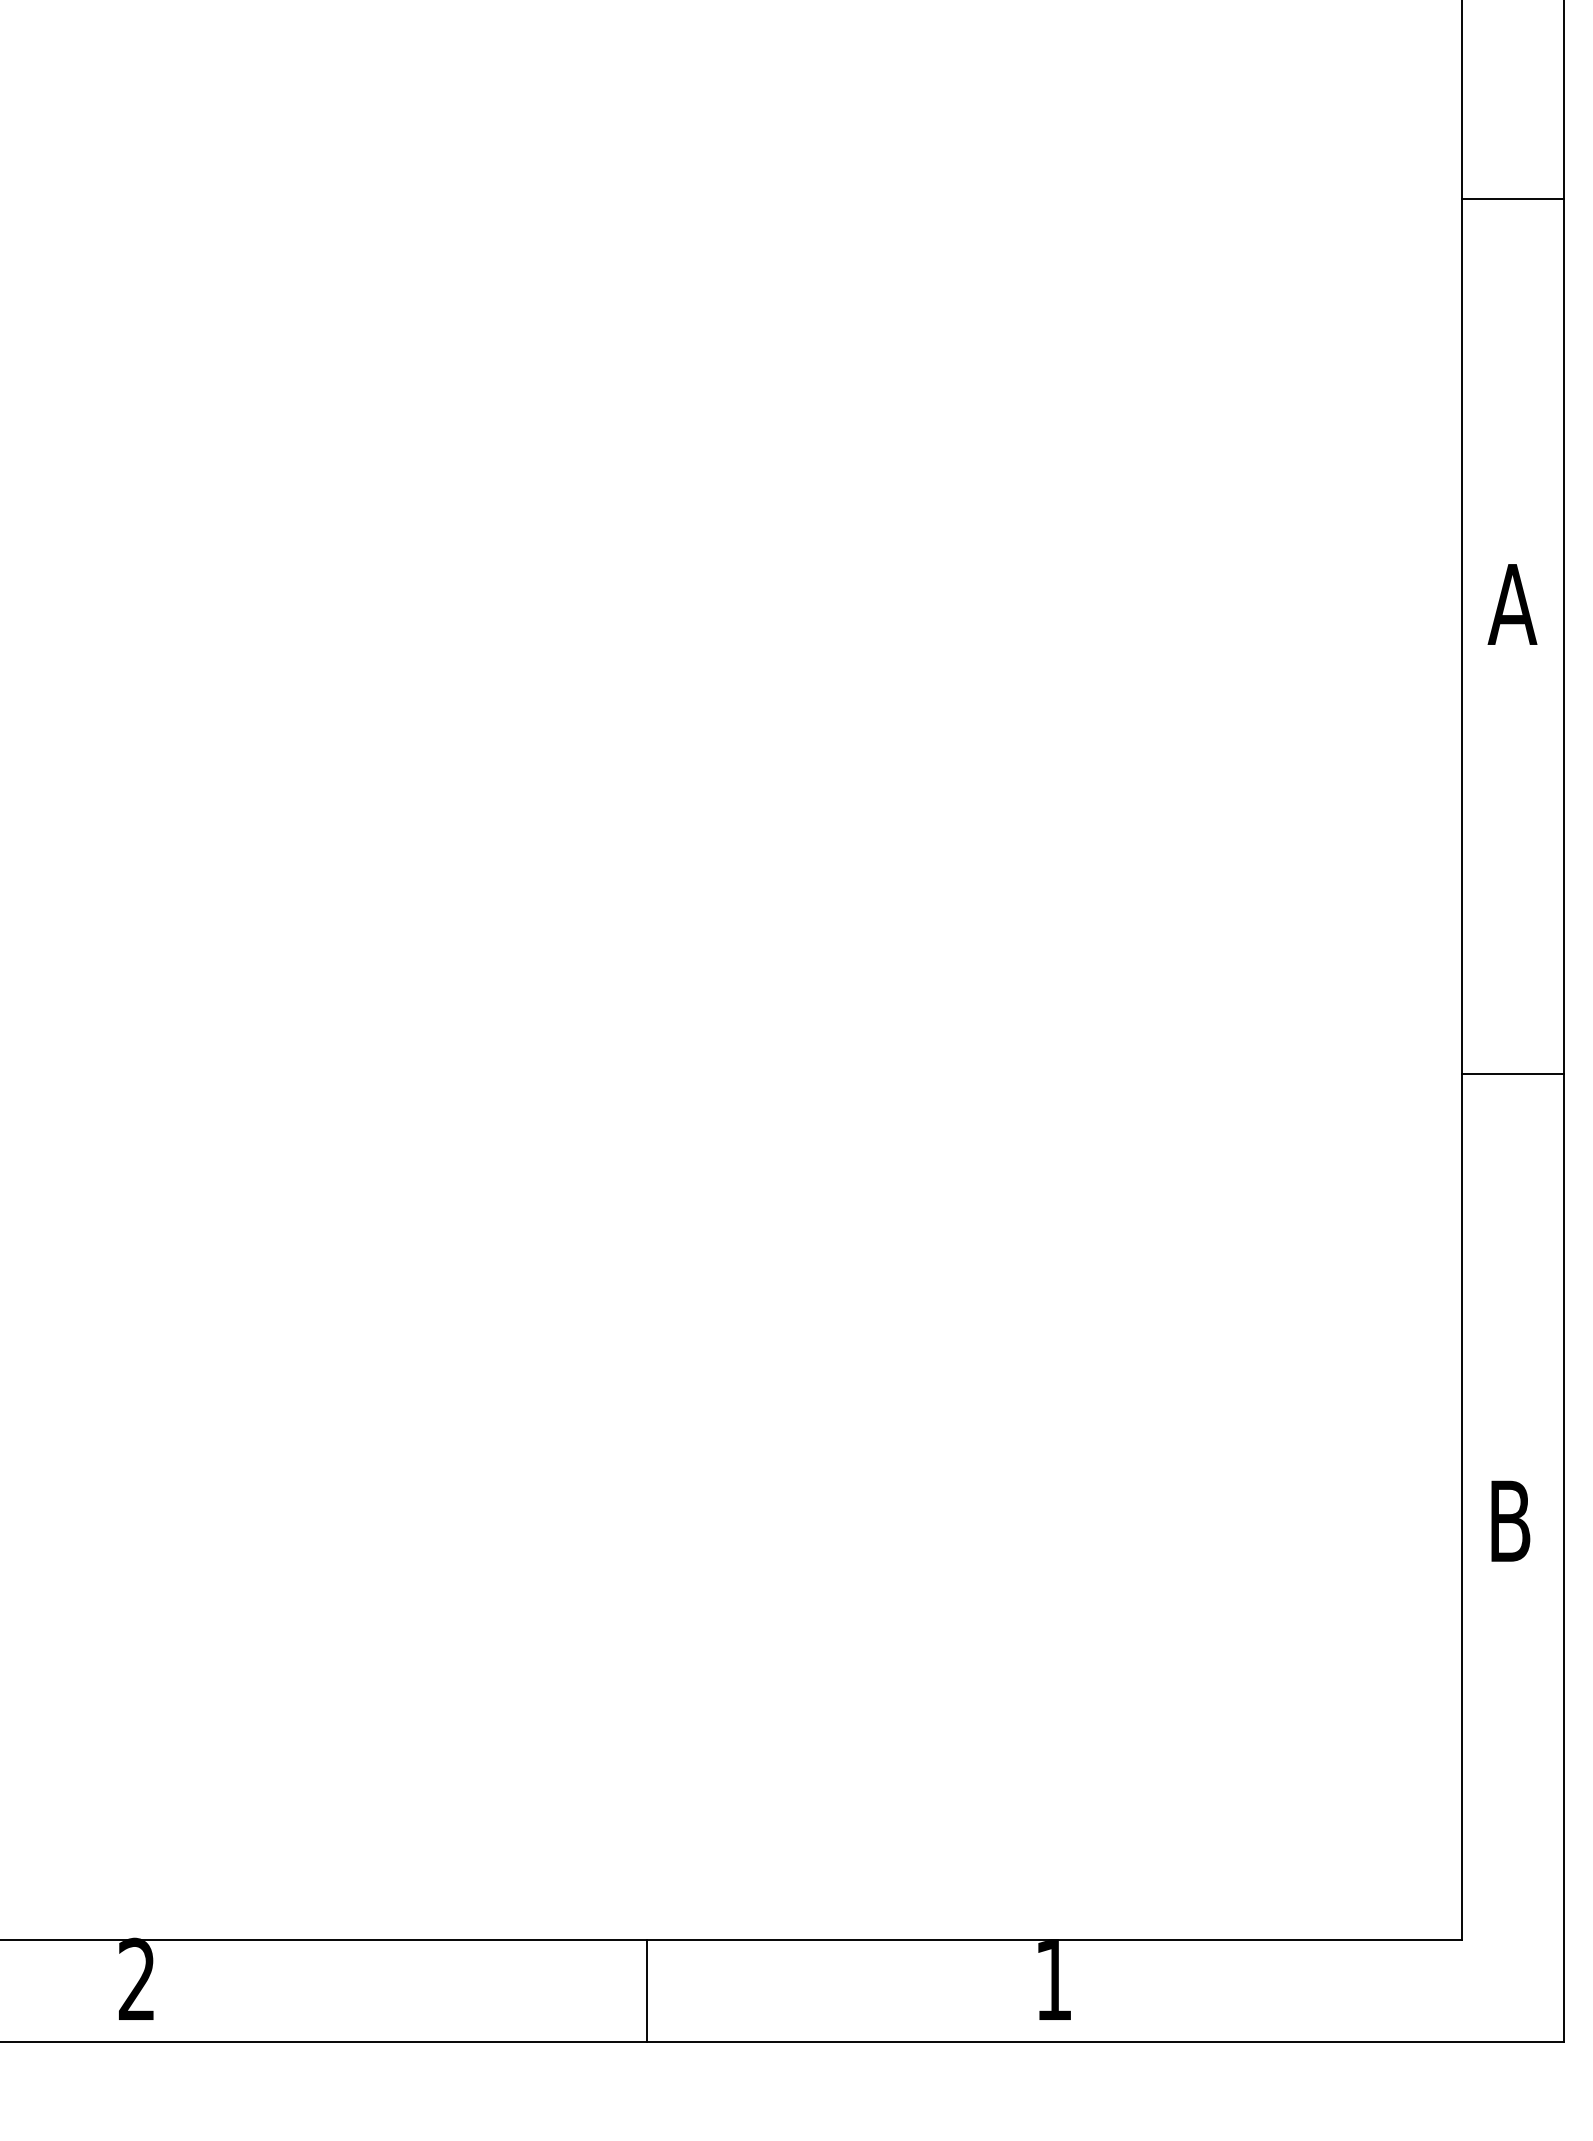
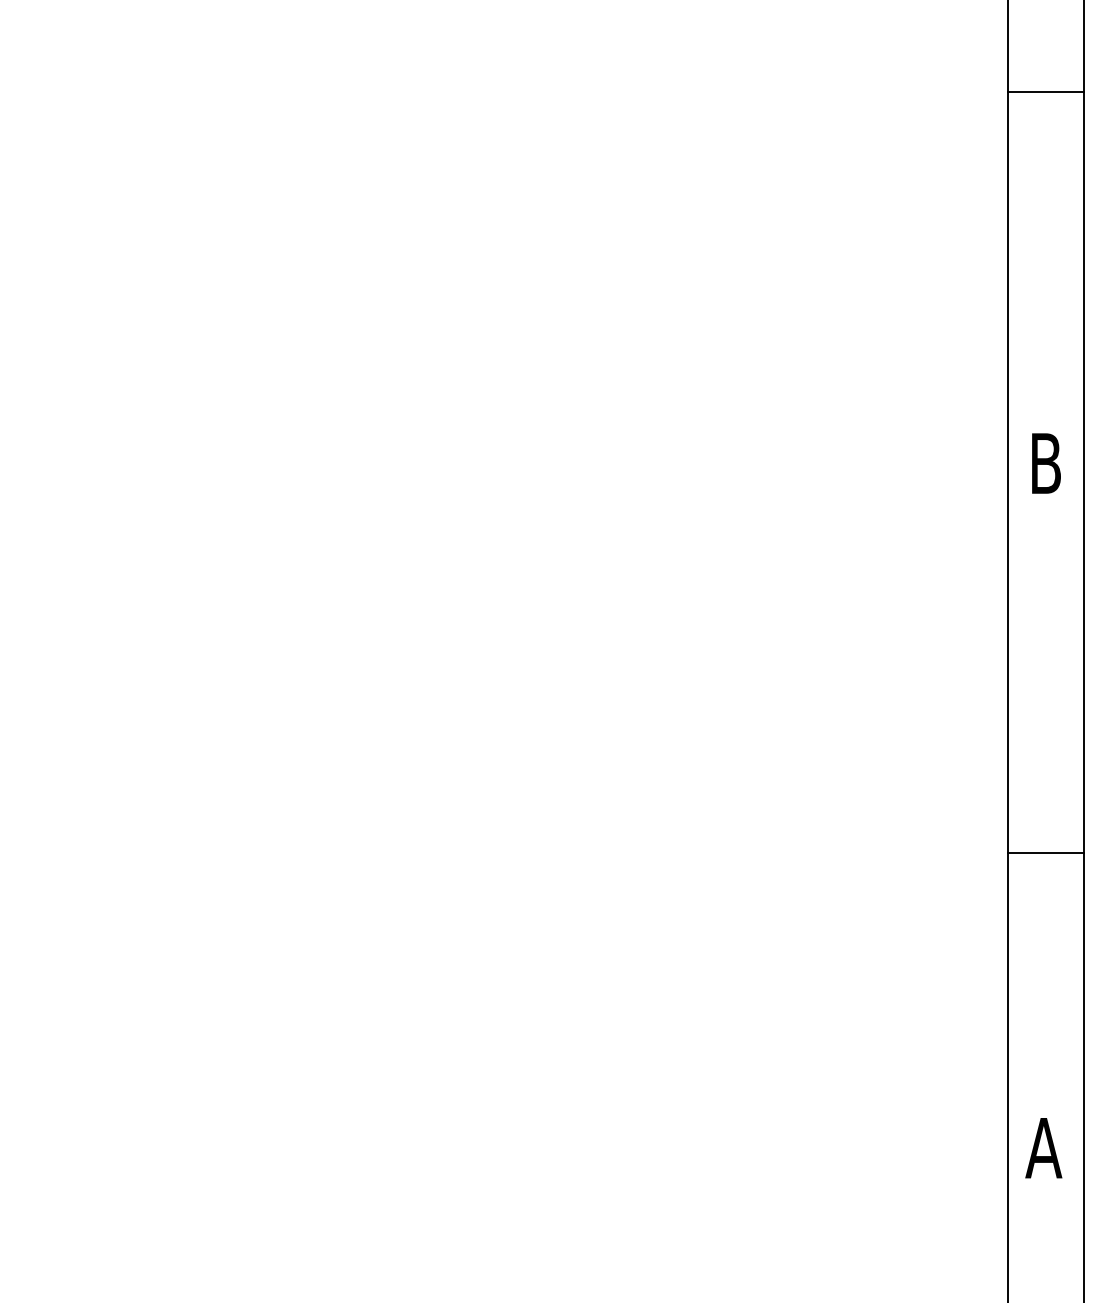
line: (1513, 198) -> (1046, 91), moved
text: (1512, 604) -> (1045, 463), A -> B
line: (1513, 1073) -> (1046, 852), moved
text: (1509, 1520) -> (1043, 1147), B -> A

